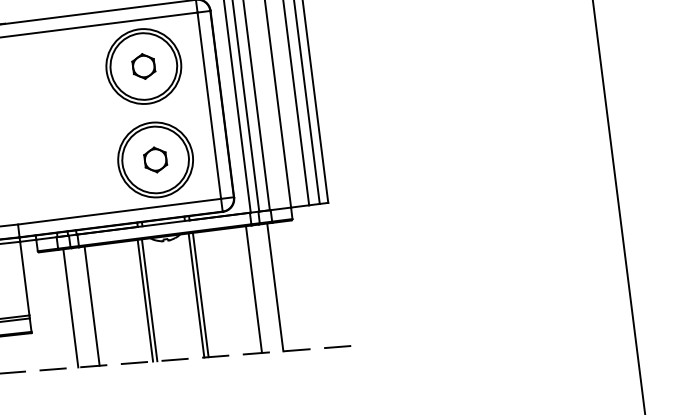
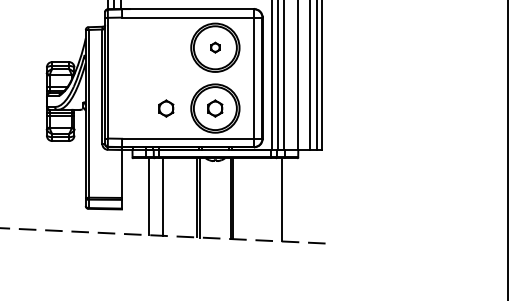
part: (143, 66) -> (215, 47), size x0.6
part: (80, 169) -> (166, 108), added
line: (253, 289) -> (267, 199), removed

